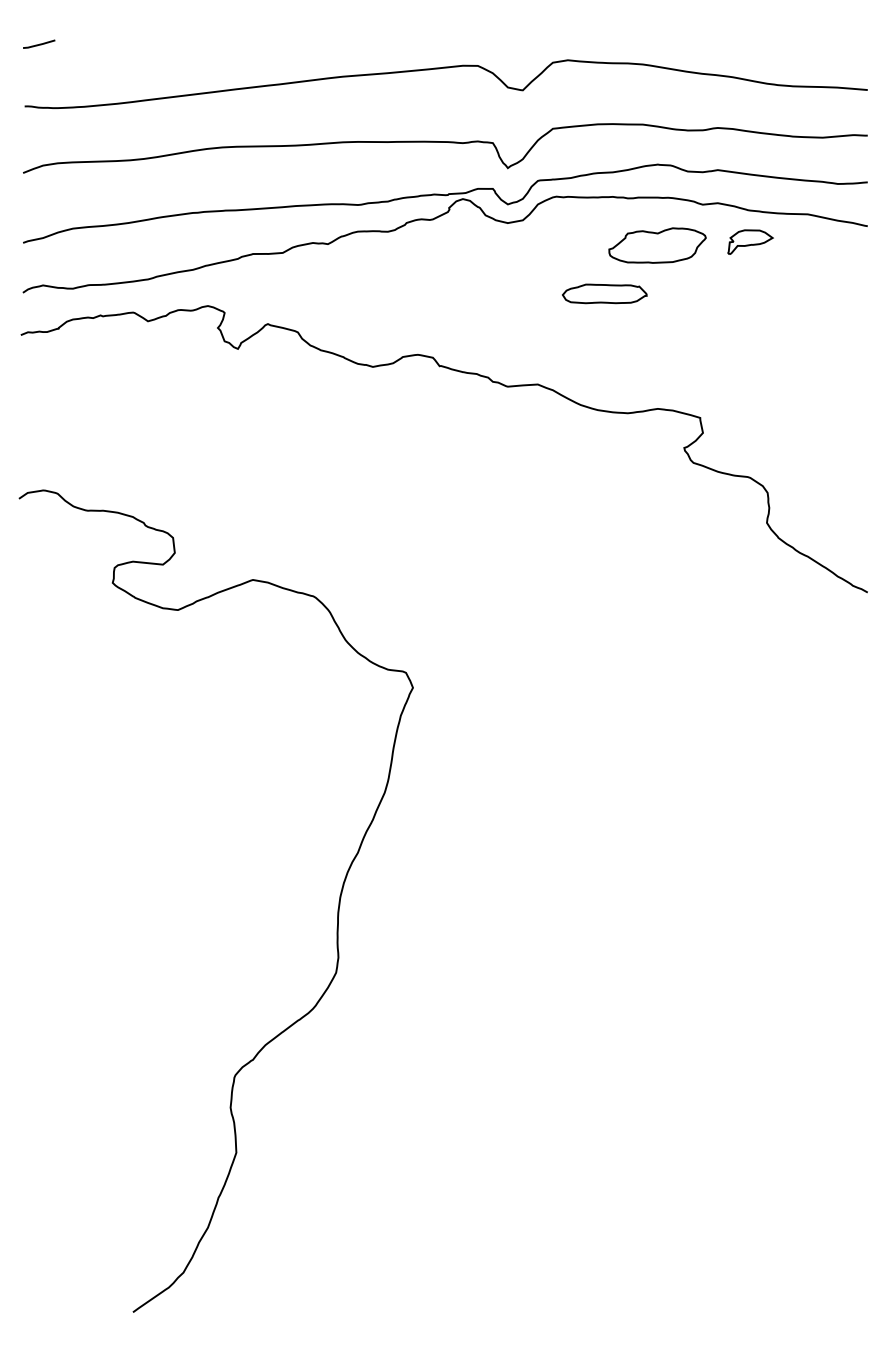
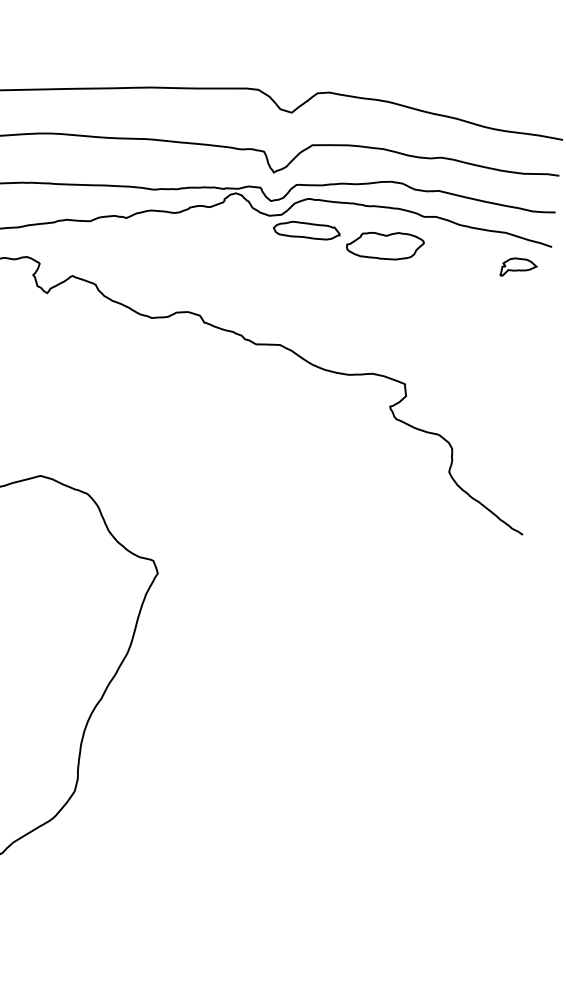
part: (750, 241) -> (518, 267), moved
part: (604, 293) -> (306, 230), moved

